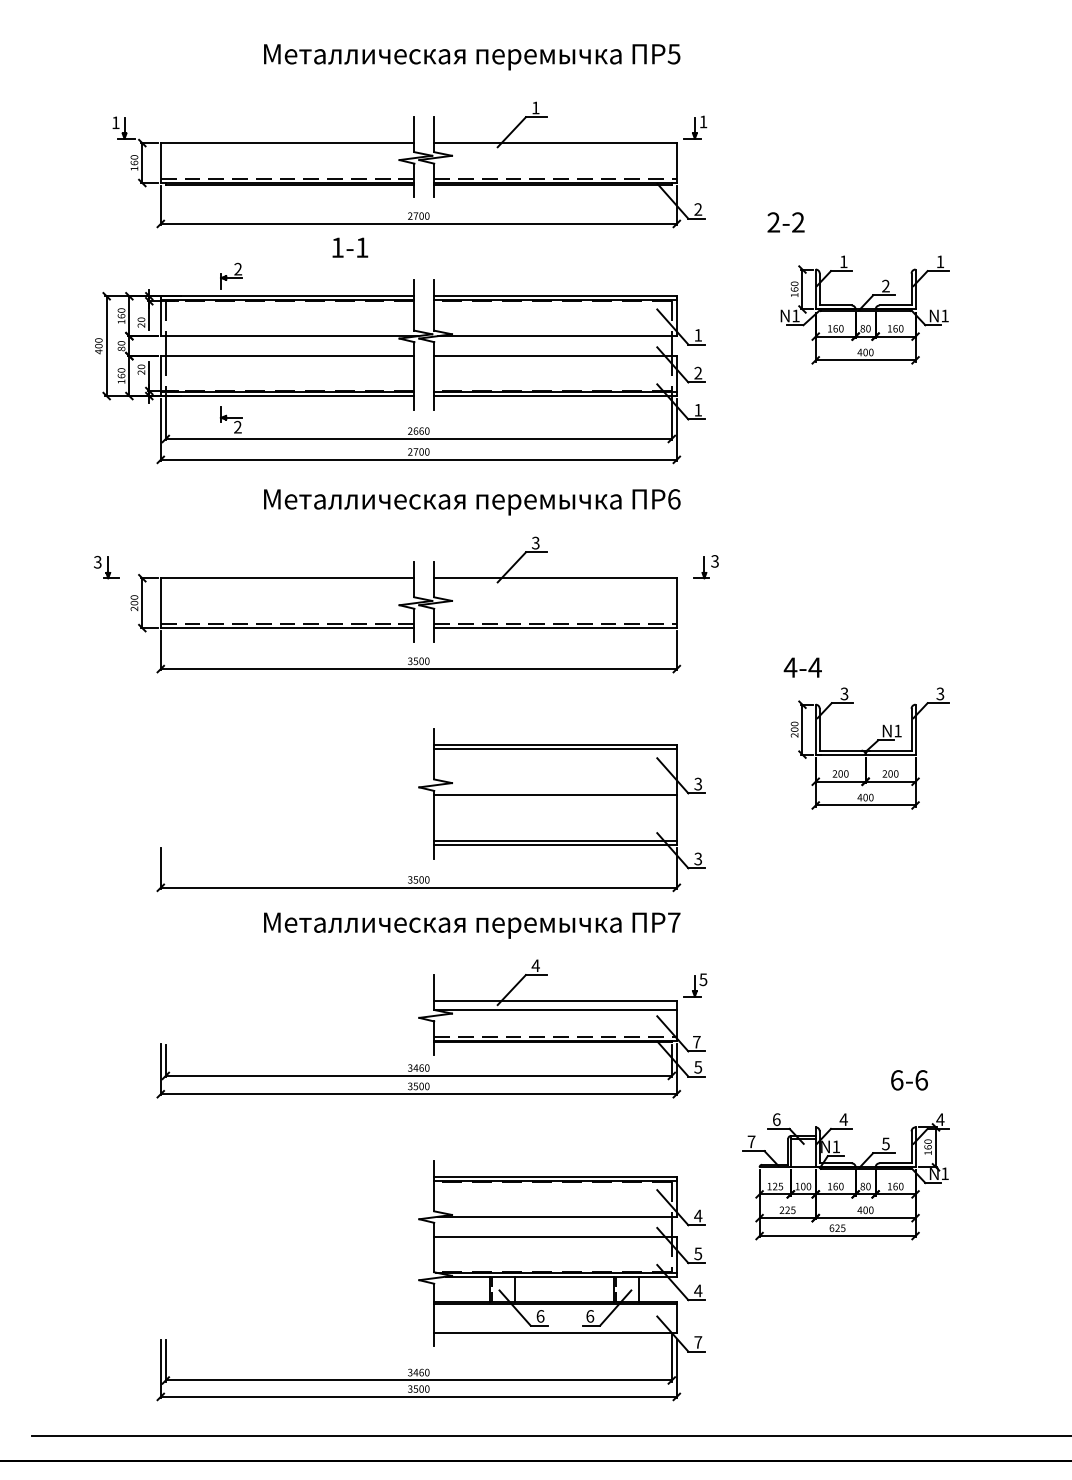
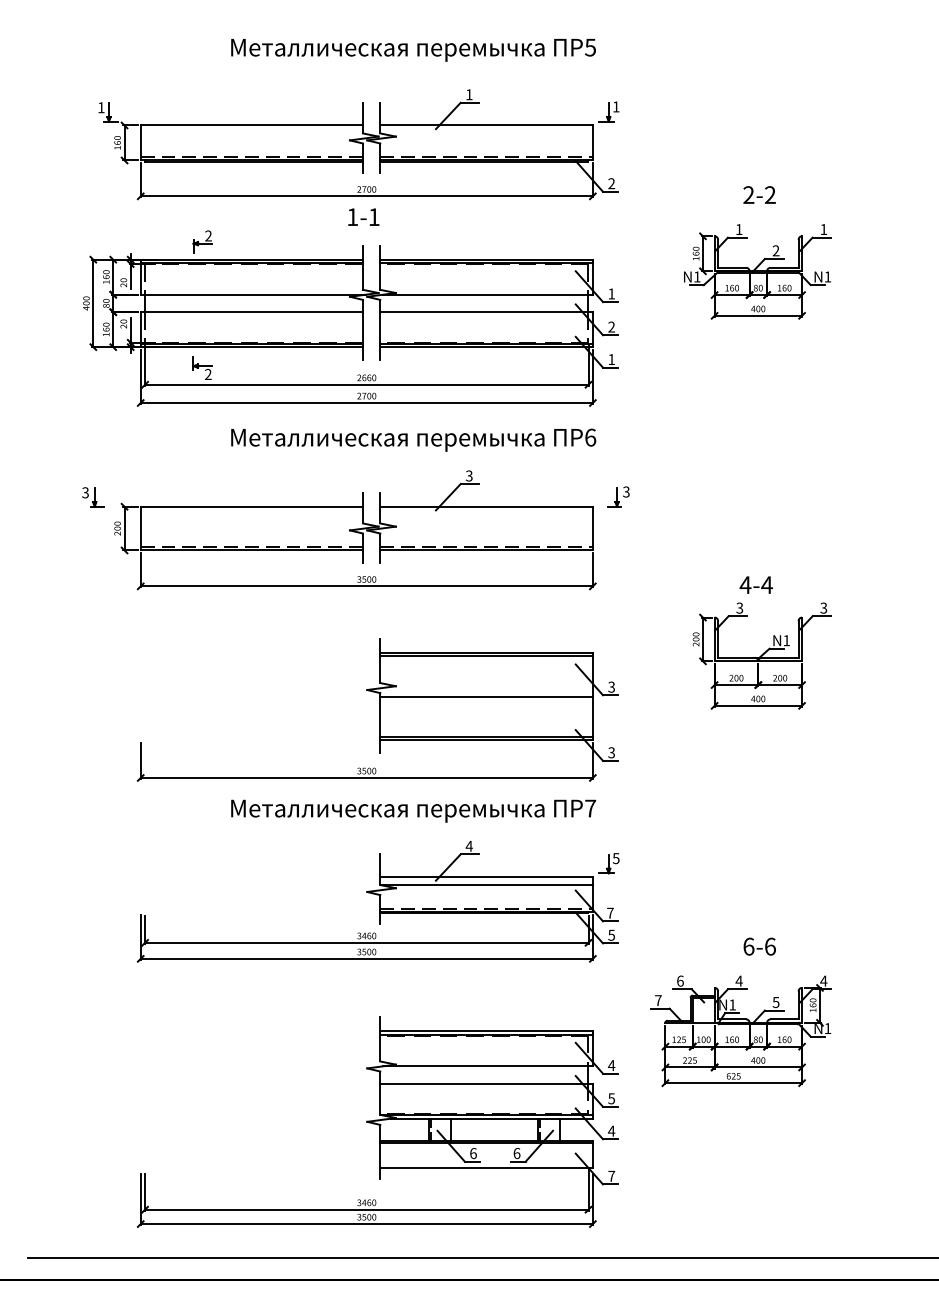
text: (785, 221) -> (759, 194), moved
text: (349, 246) -> (363, 216), moved
text: (801, 666) -> (755, 584), moved
text: (909, 1080) -> (759, 946), moved

